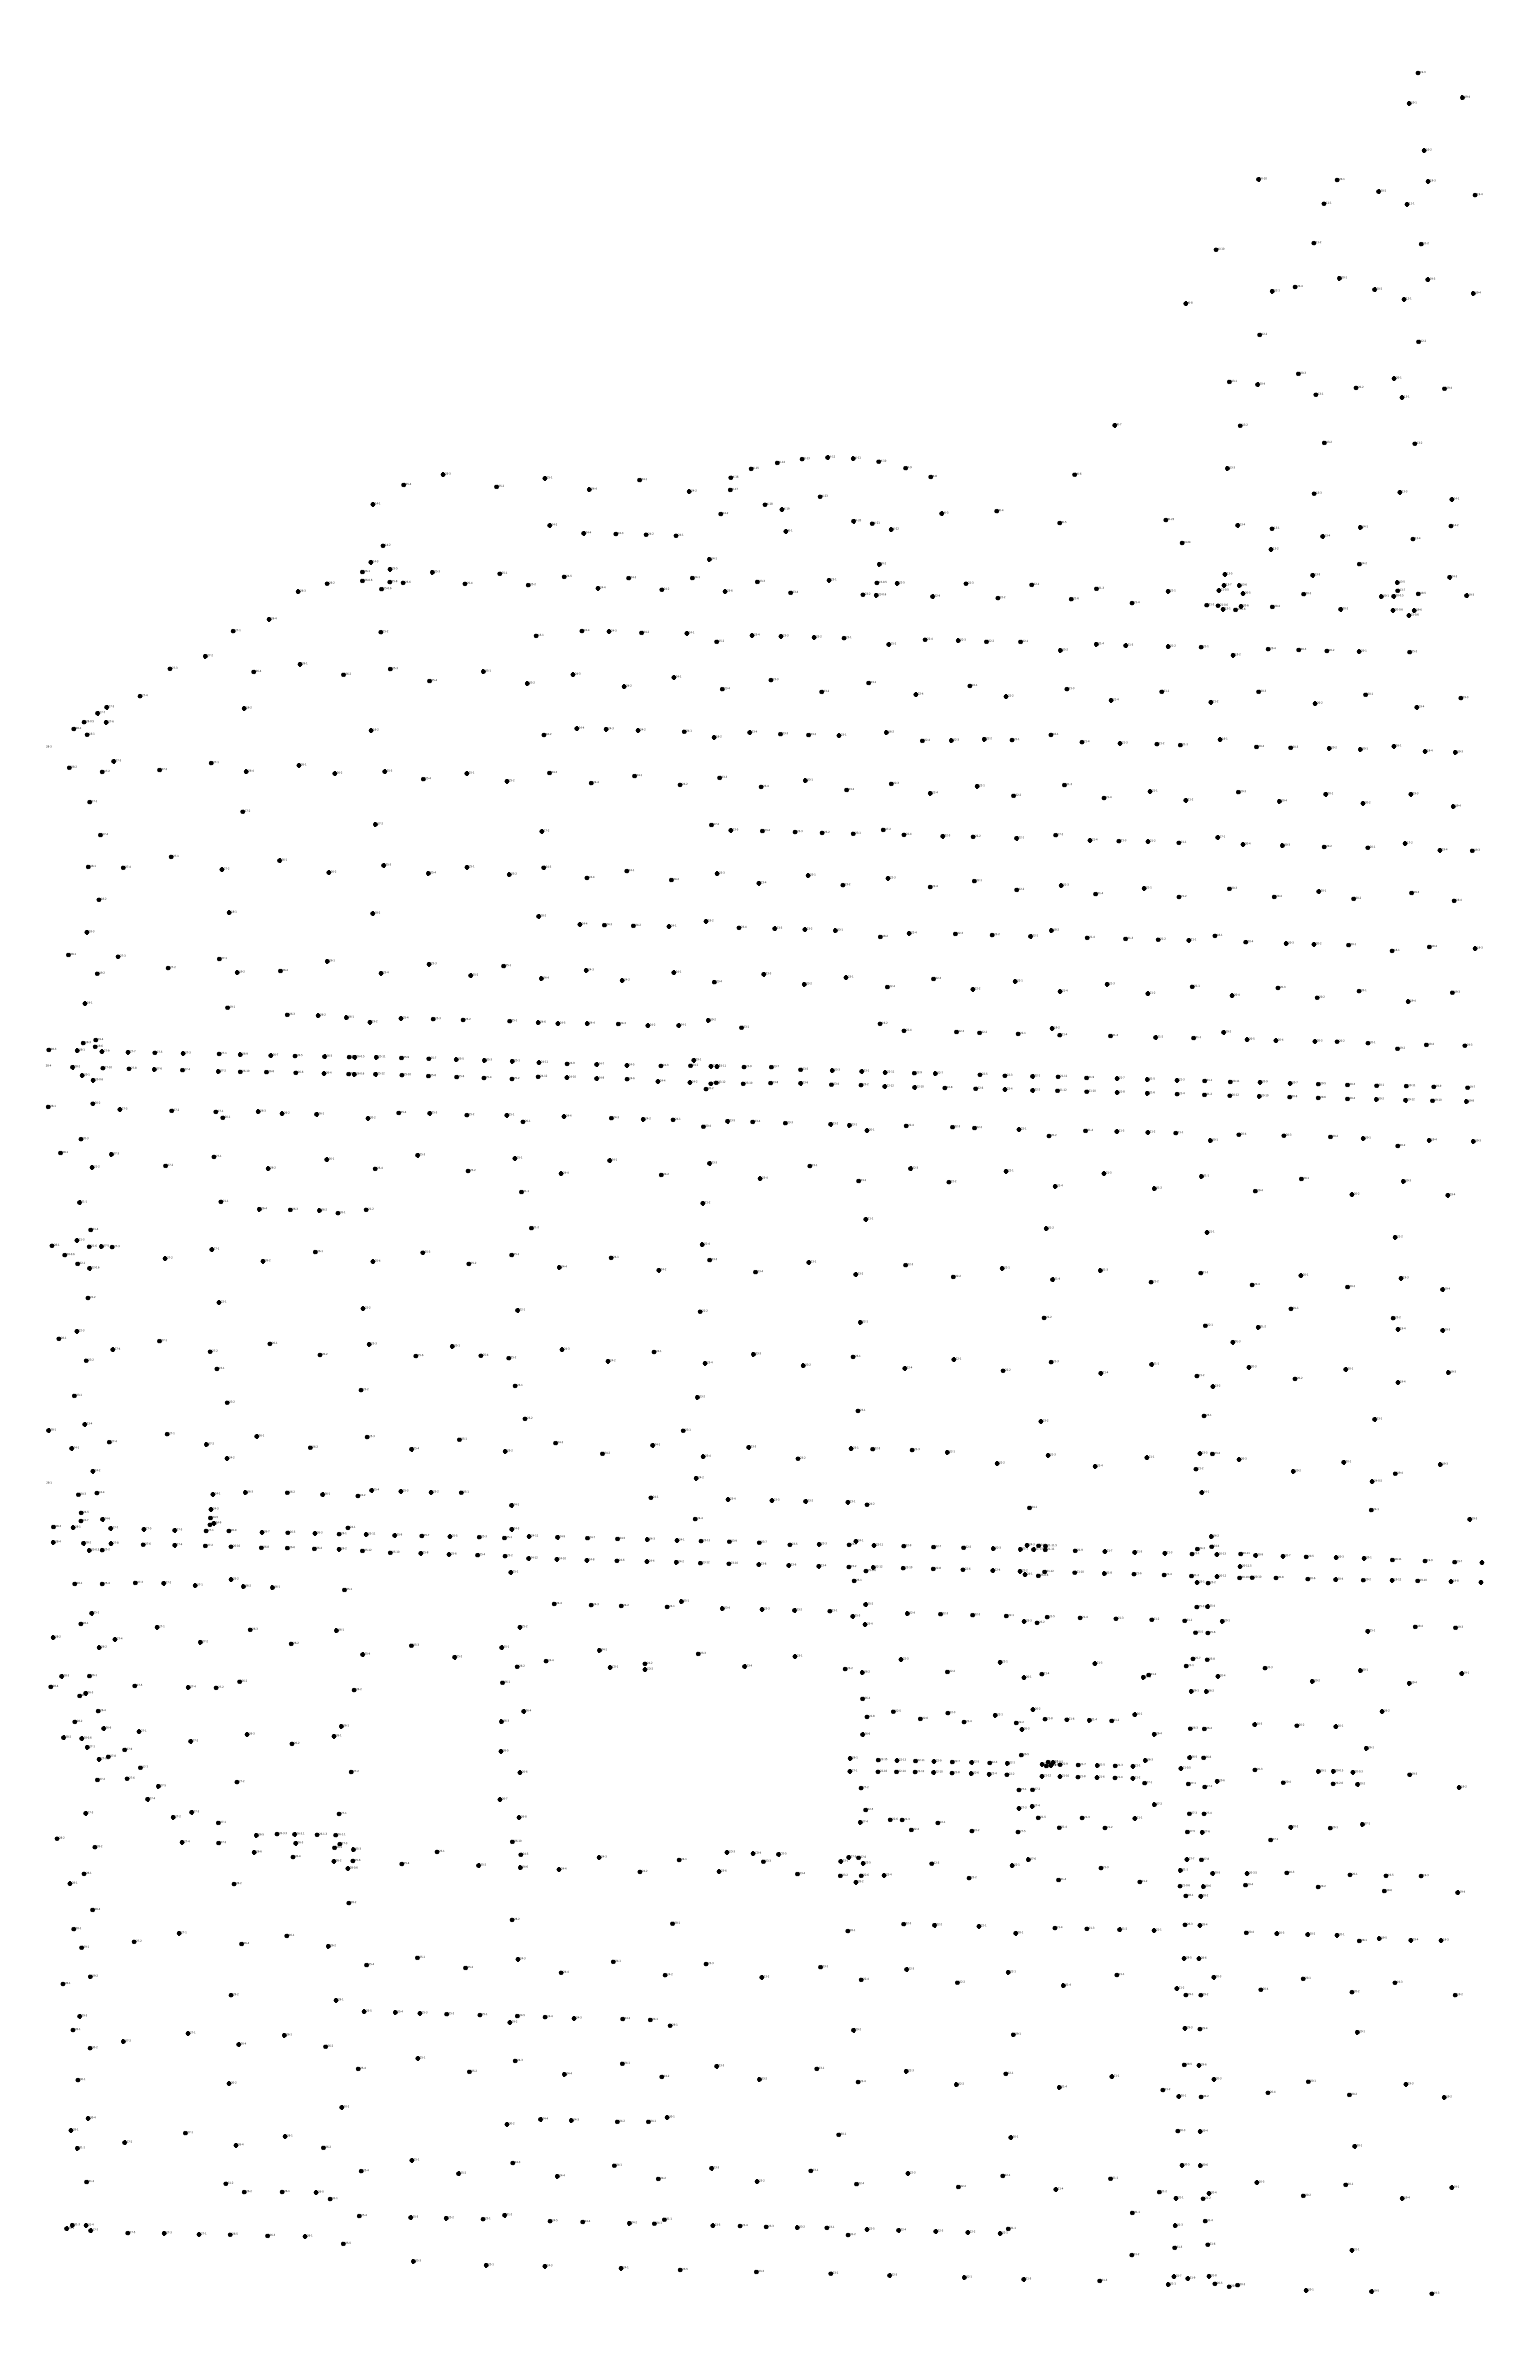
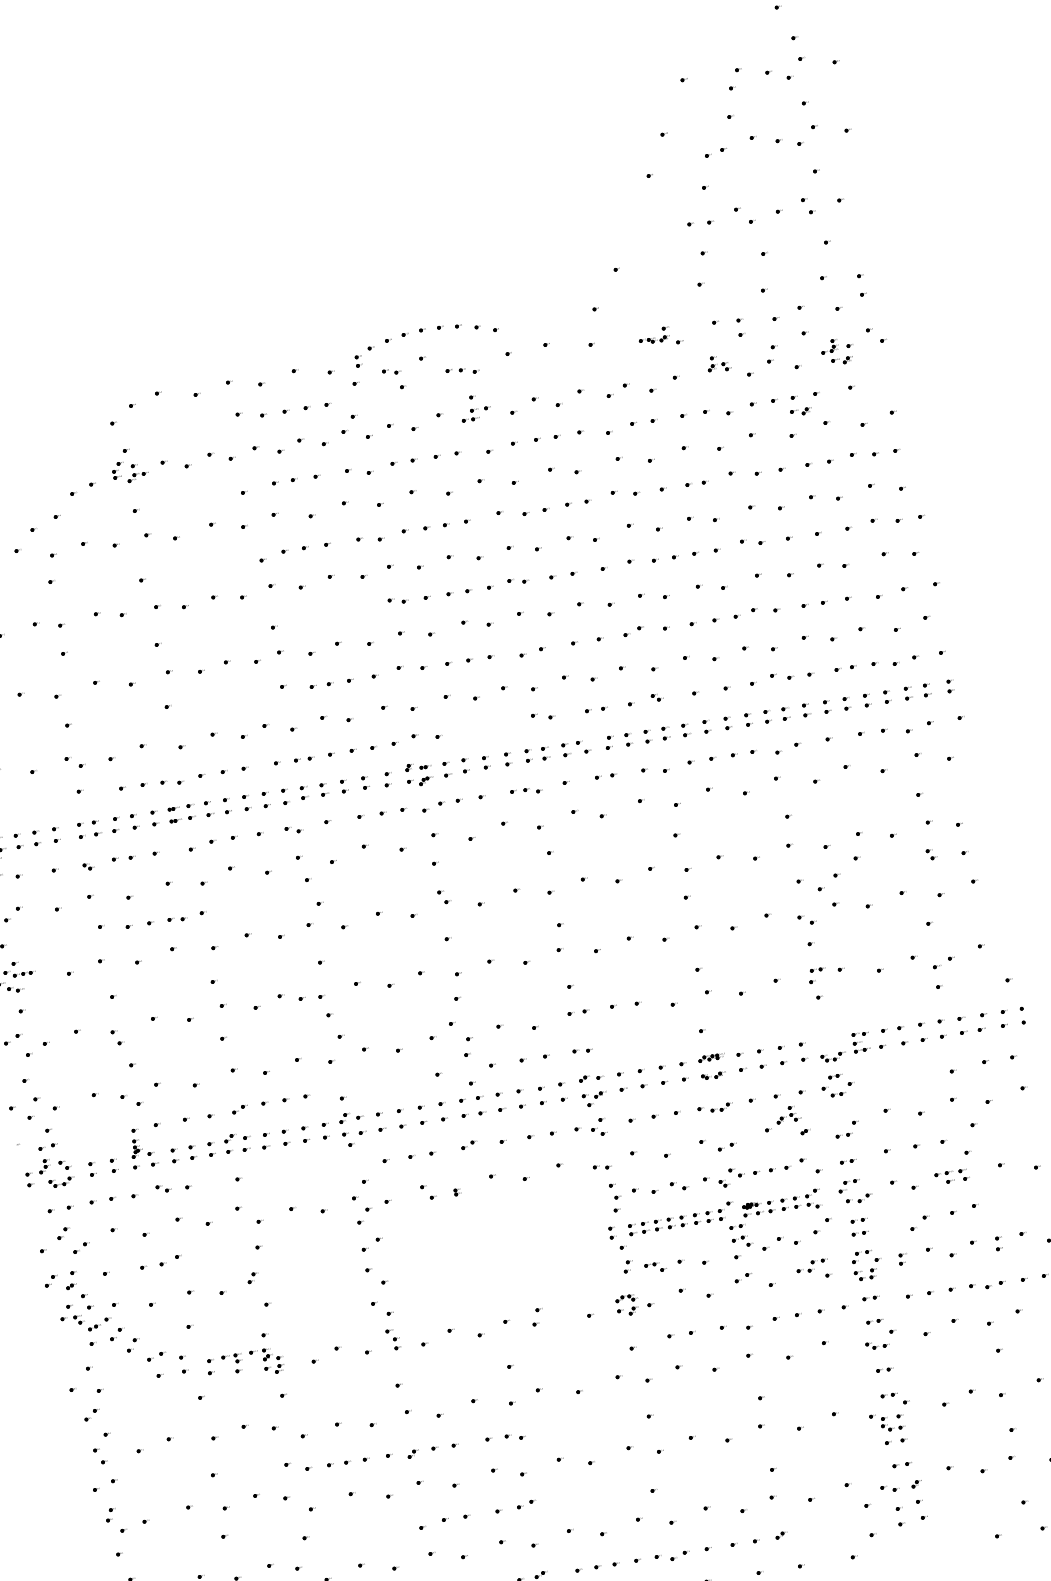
part: (1226, 607) -> (654, 340), moved
part: (1334, 672) -> (800, 411), added
part: (1207, 1545) -> (788, 1114), moved
part: (1199, 1662) -> (839, 1115), removed
part: (768, 1857) -> (566, 1308), removed
part: (1129, 1864) -> (817, 1264), added
part: (1190, 2109) -> (892, 1426), added
part: (1180, 2280) -> (908, 1546), removed
part: (1225, 2281) -> (940, 1540), removed

